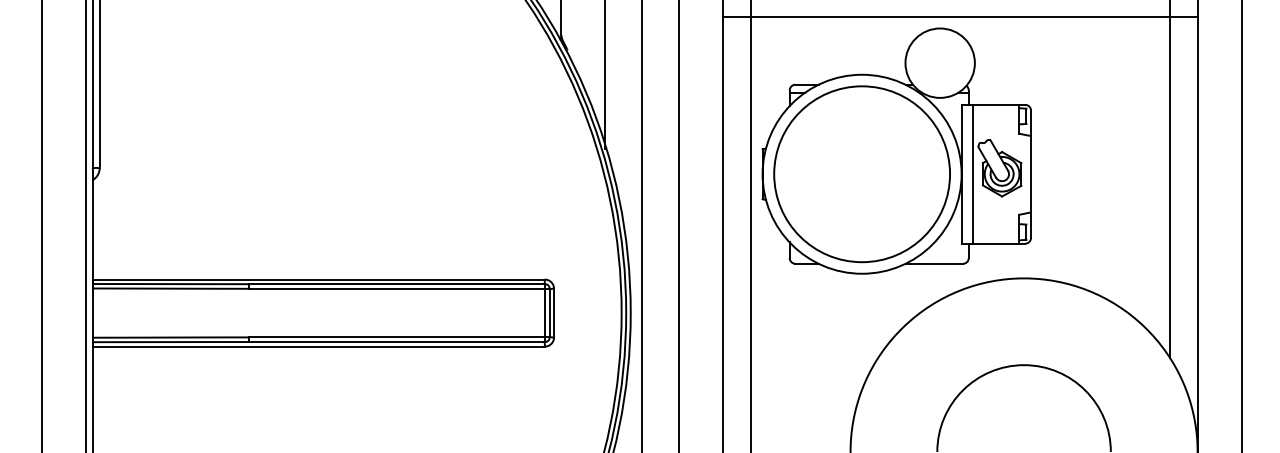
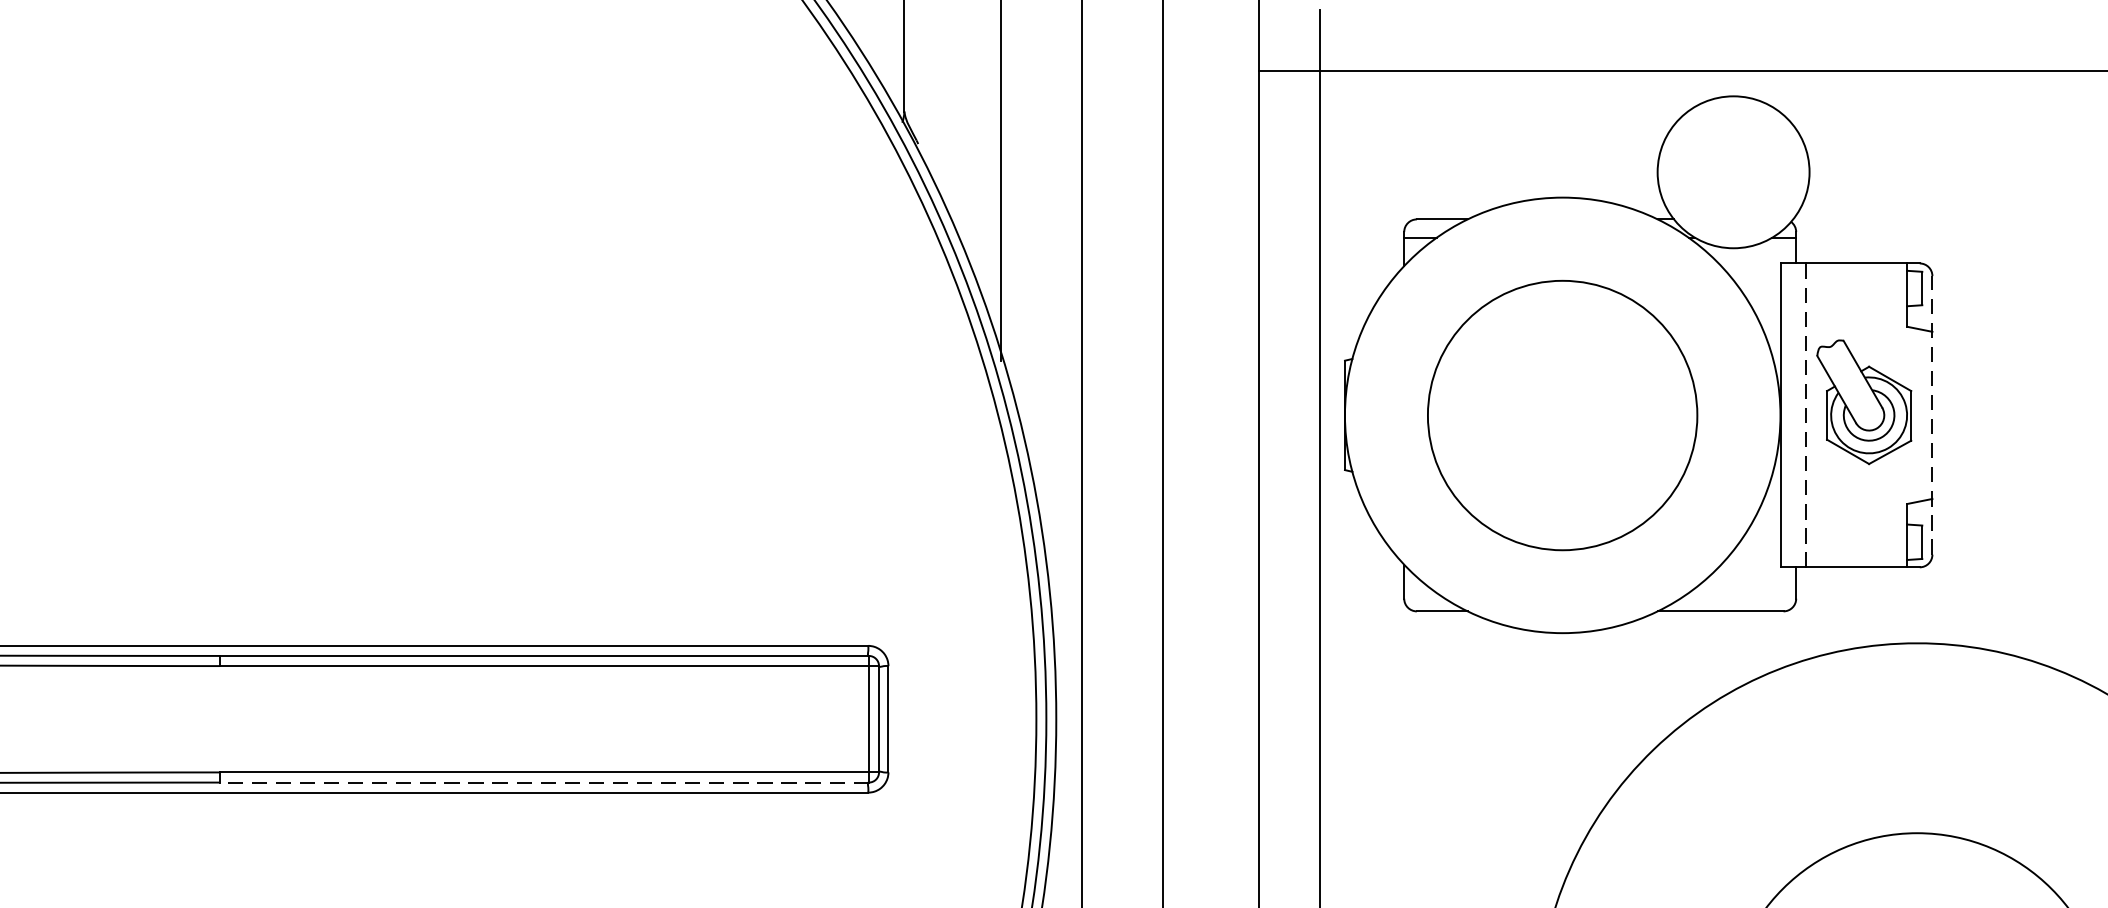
circle: (861, 174) -> (1561, 415), size x0.7
line: (973, 174) -> (1806, 415), solid -> dashed
line: (1031, 174) -> (1933, 415), solid -> dashed
line: (396, 342) -> (543, 783), solid -> dashed

